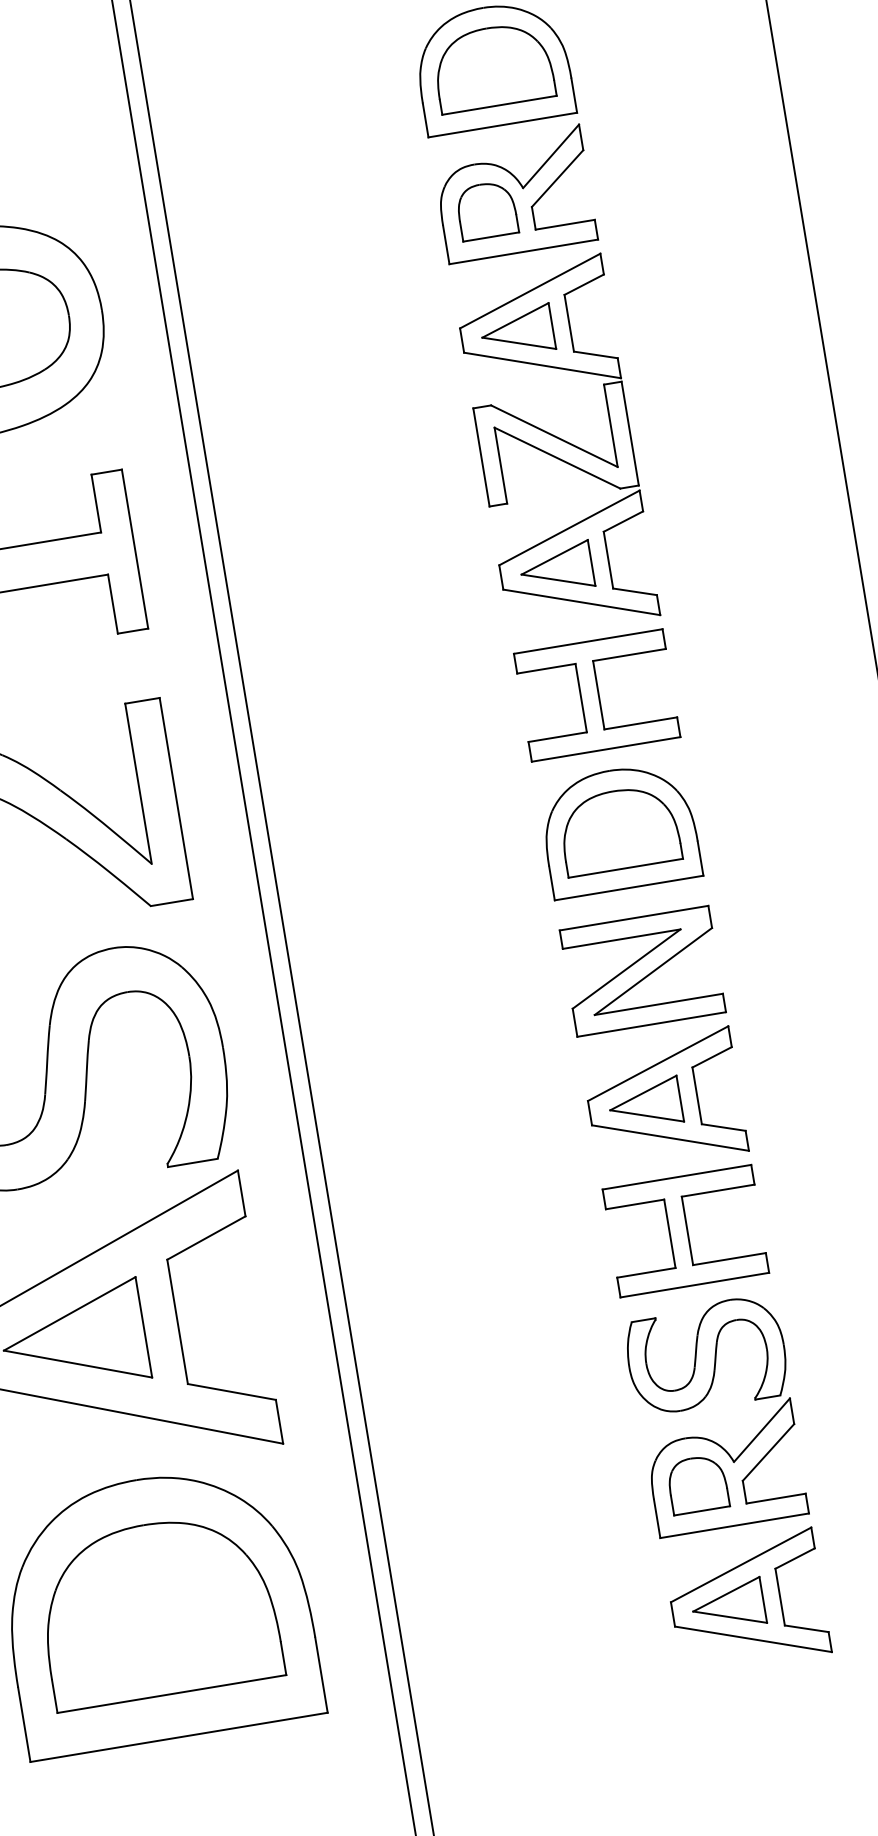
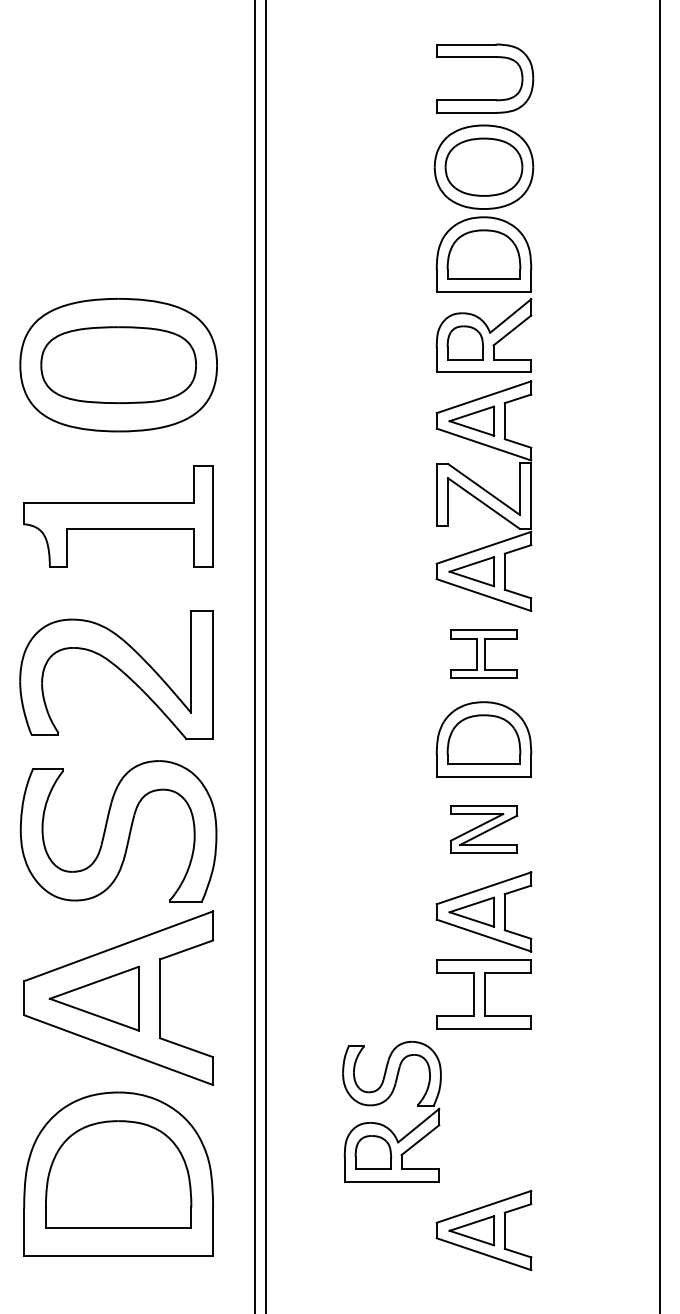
part: (596, 695) -> (483, 654), size x0.7
part: (642, 971) -> (483, 829), size x0.7
part: (705, 1400) -> (386, 1101), moved

